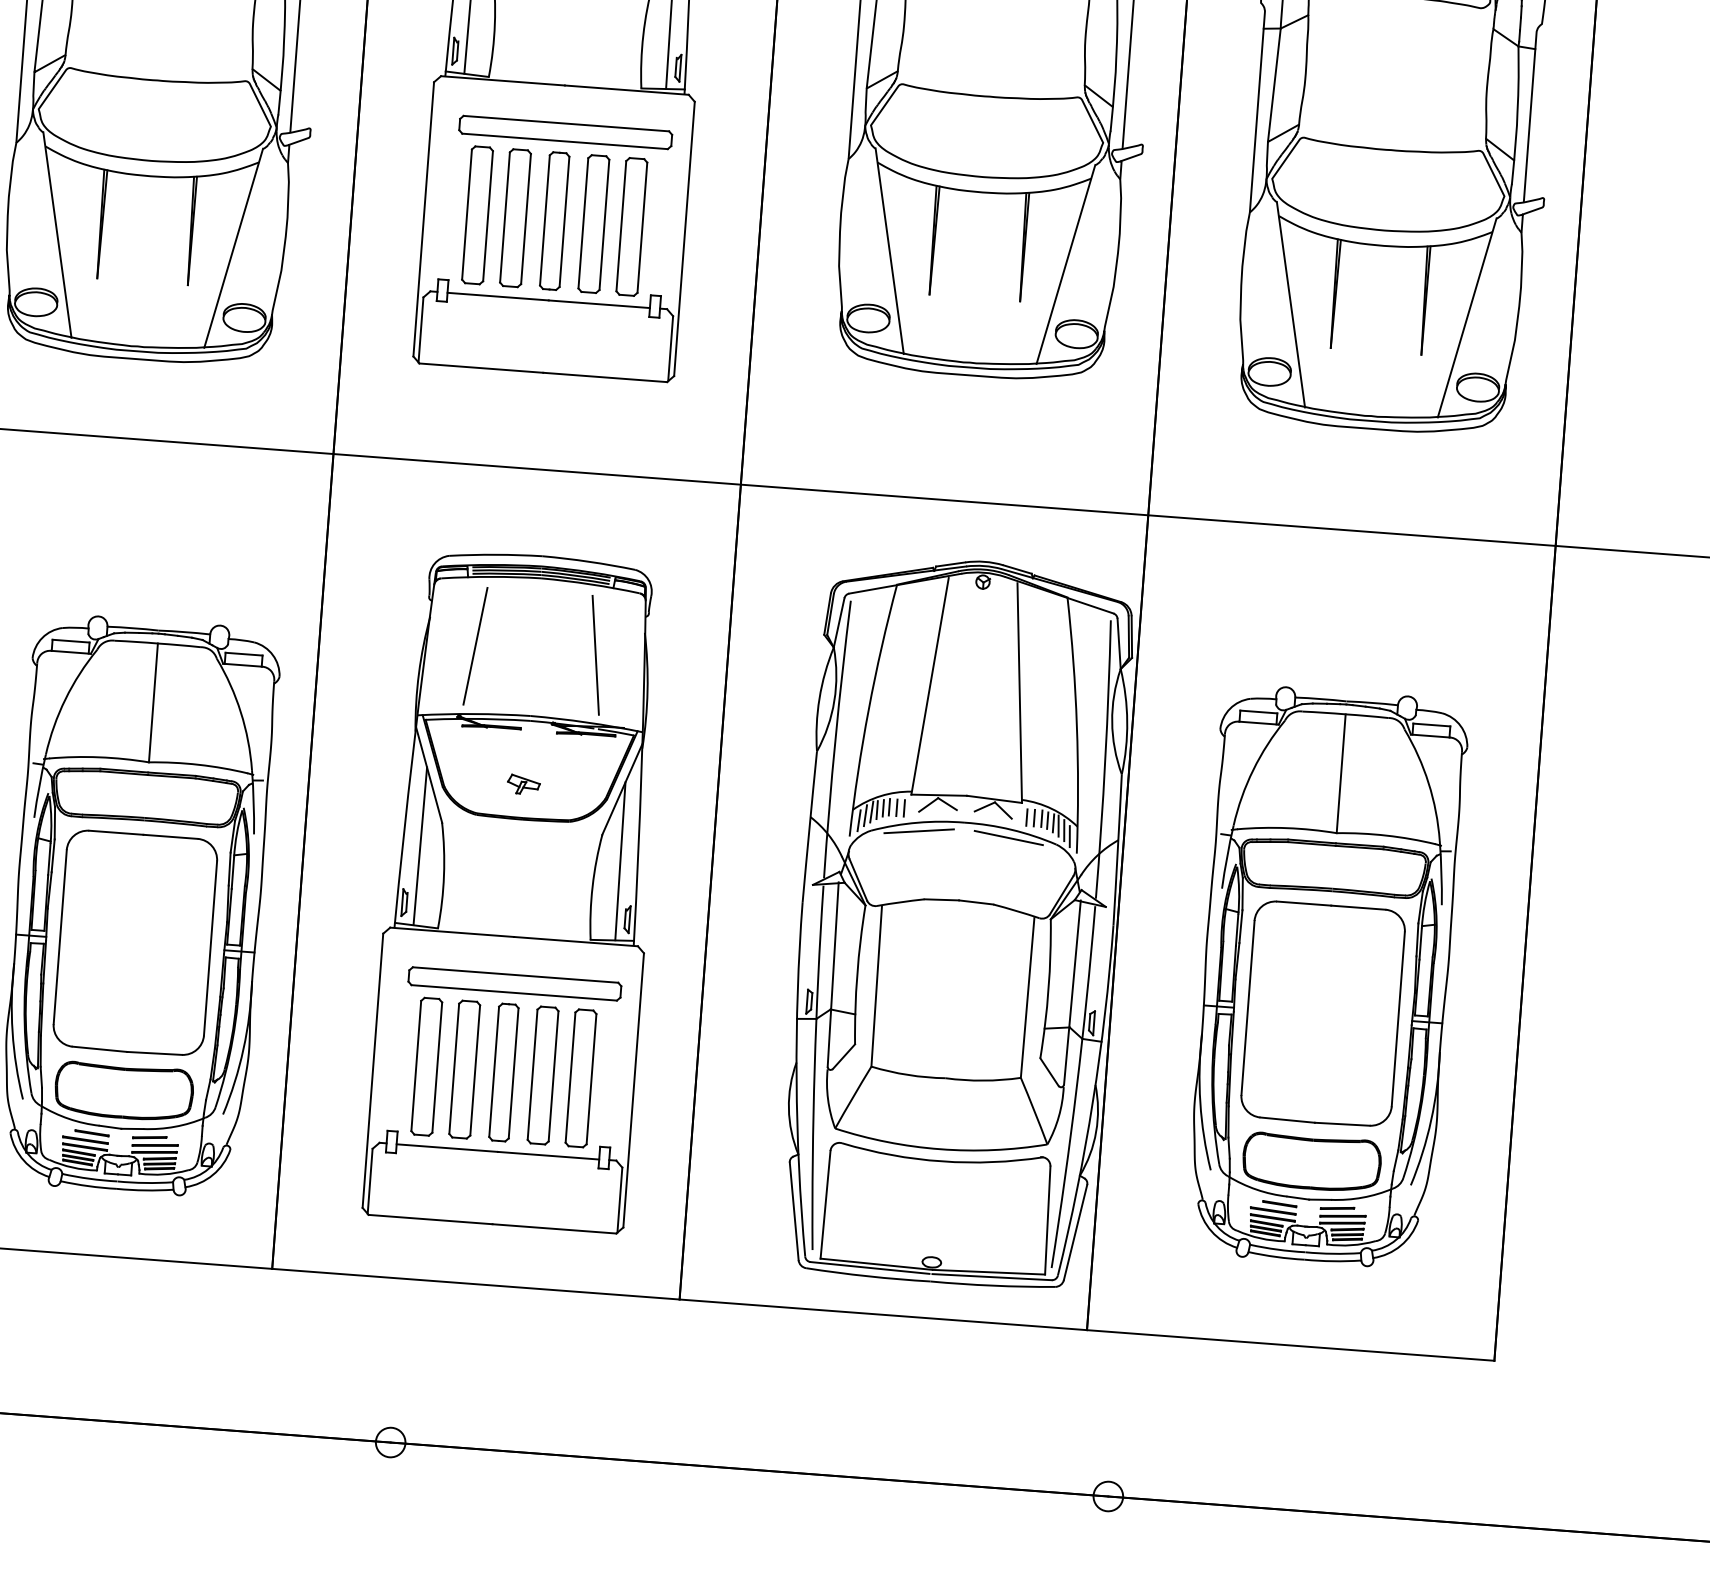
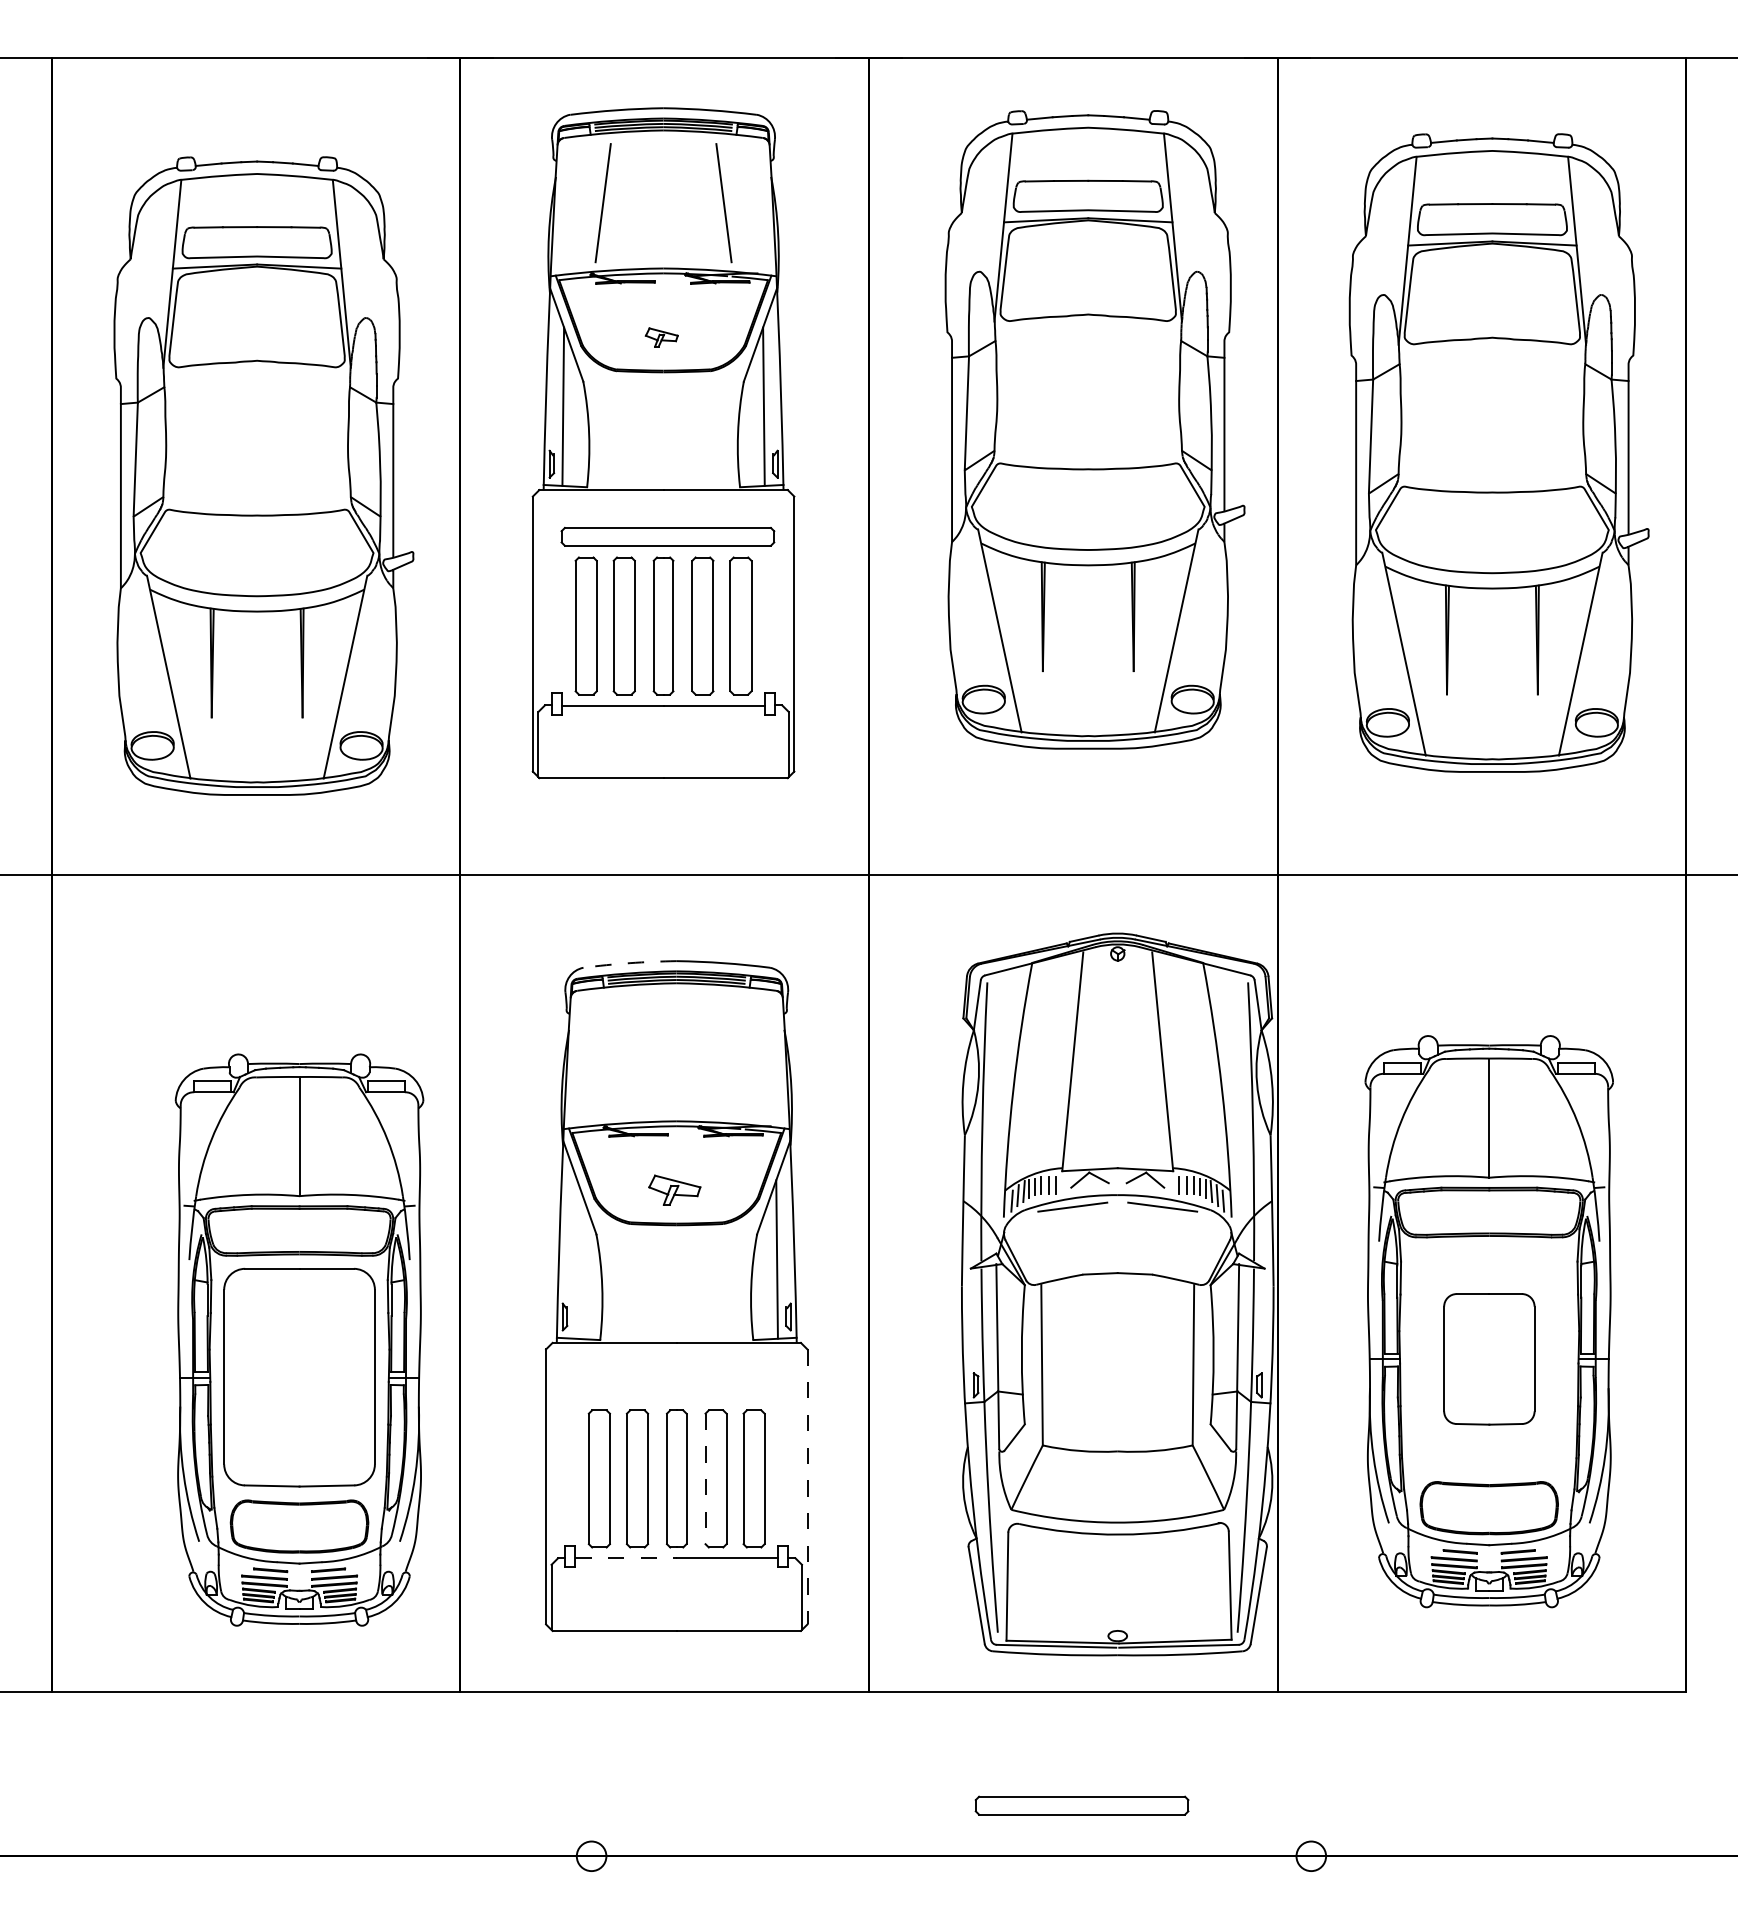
arc: (496, 555) -> (630, 963), solid -> dashed
line: (475, 645) -> (616, 1055), removed
line: (595, 654) -> (736, 1055), removed
part: (524, 784) -> (675, 1190), size x1.6
line: (420, 846) -> (576, 1259), removed
part: (514, 983) -> (1081, 1805), moved
part: (1323, 1014) -> (1489, 1359), size x0.6
line: (532, 1075) -> (705, 1479), solid -> dashed
line: (633, 1090) -> (807, 1487), solid -> dashed
line: (447, 1148) -> (626, 1558), solid -> dashed

